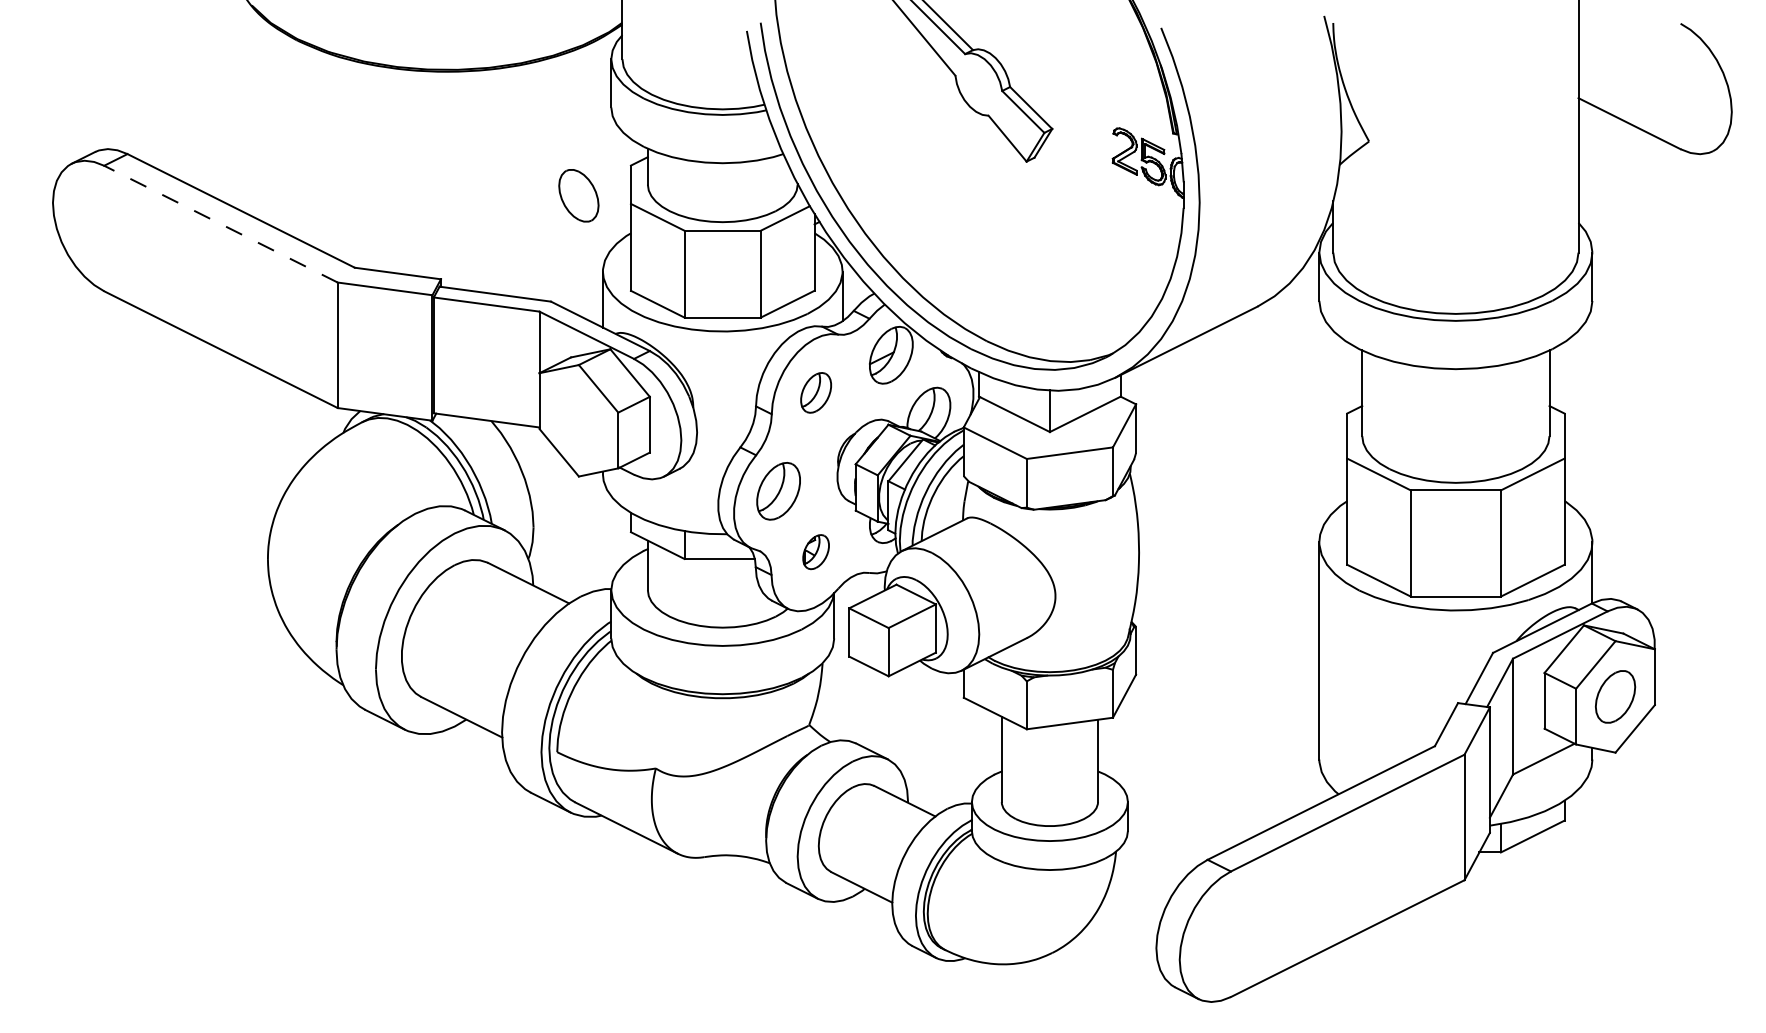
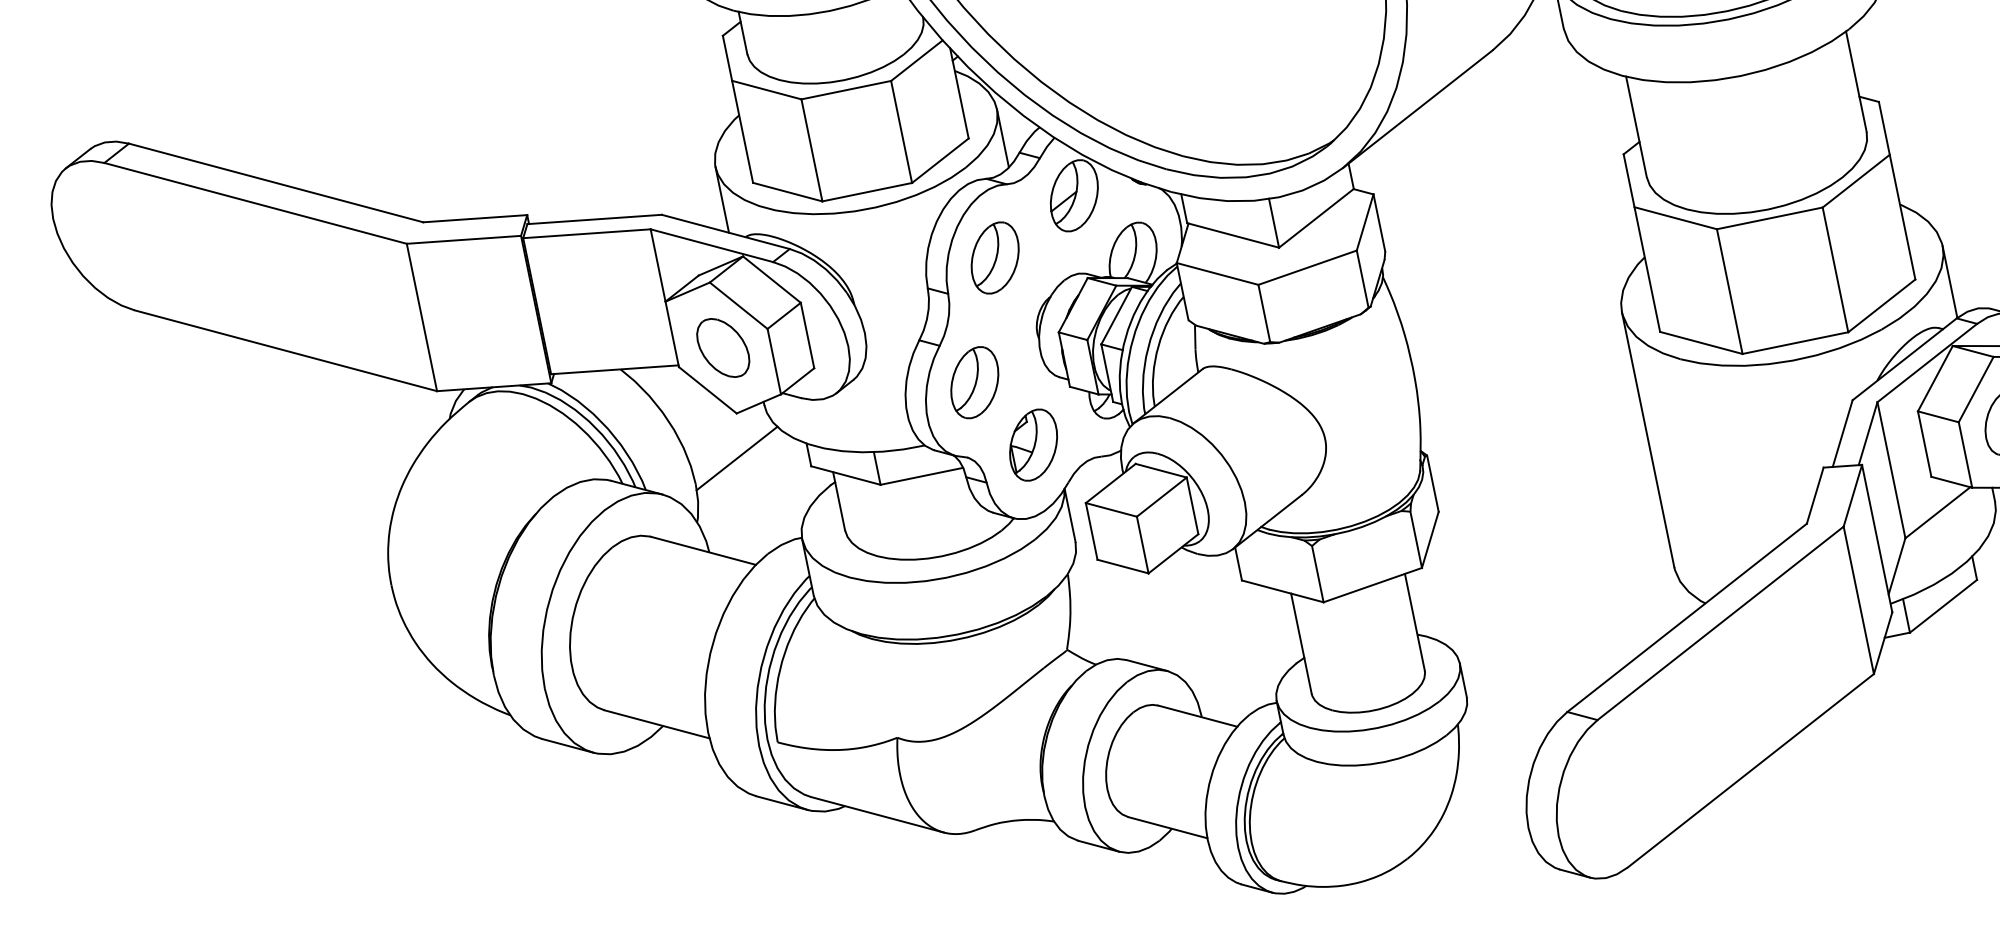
part: (578, 195) -> (722, 347), moved
line: (220, 224) -> (255, 203), dashed -> solid
part: (815, 392) -> (994, 257), size x1.43
line: (571, 513) -> (736, 458), added
part: (815, 551) -> (1032, 444), size x1.67

